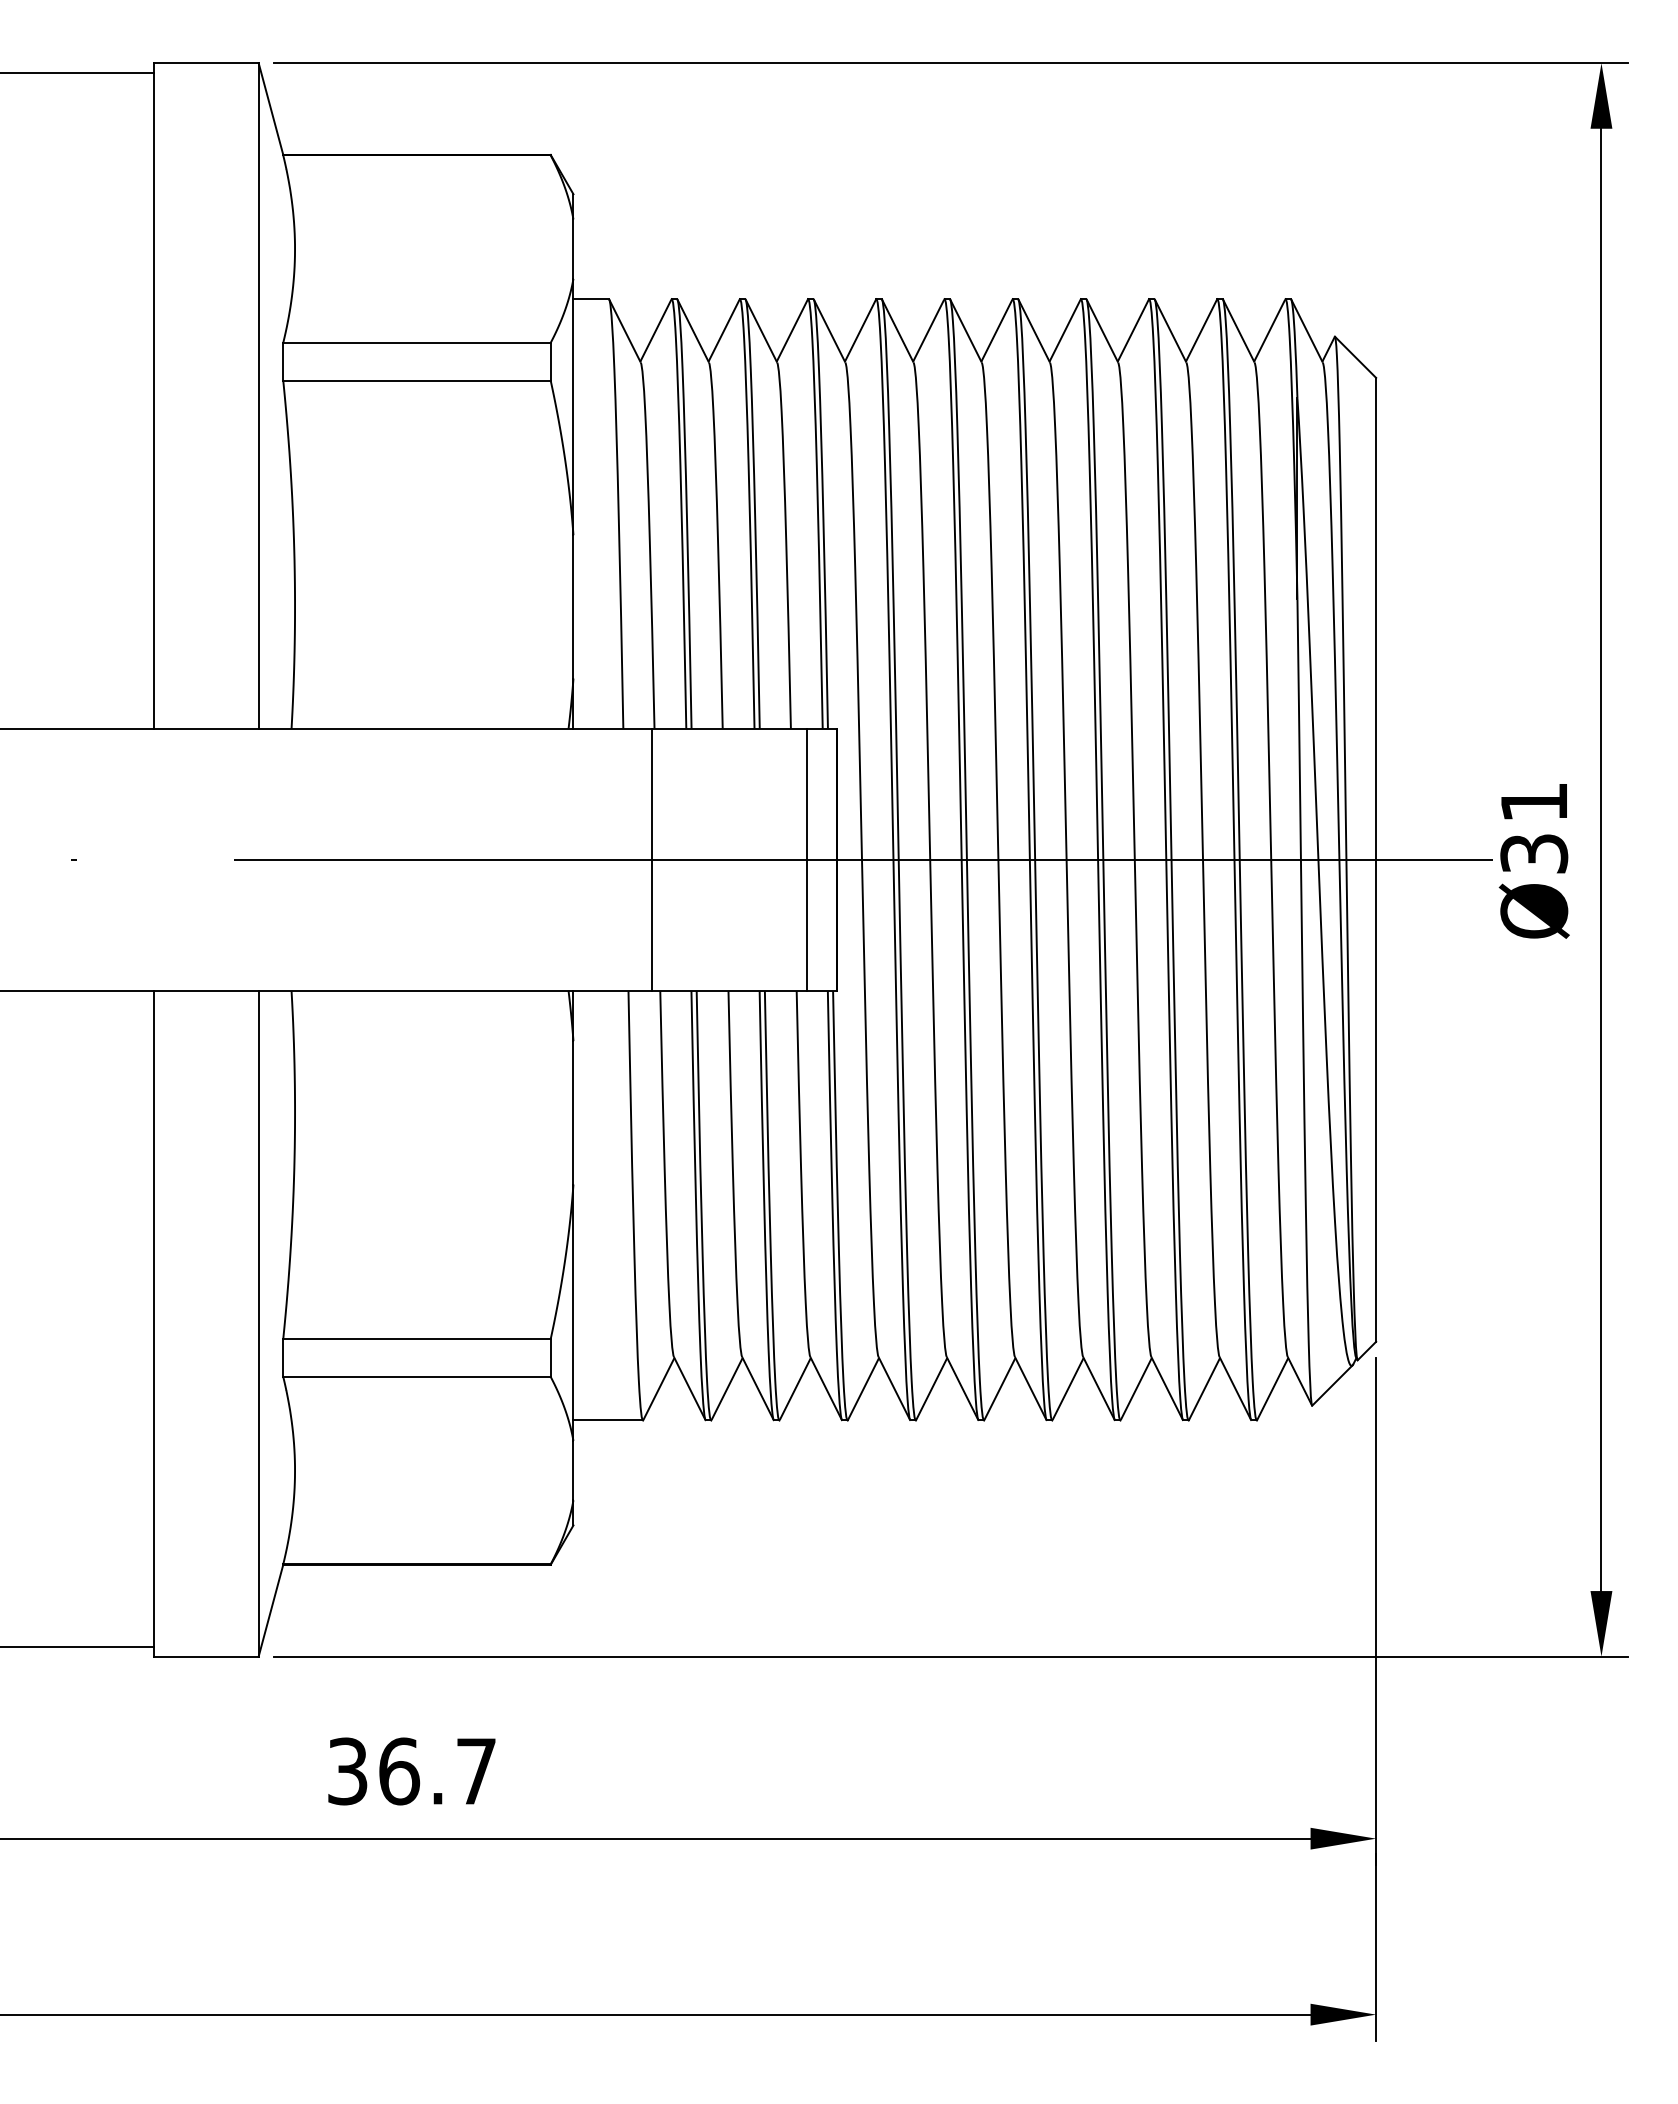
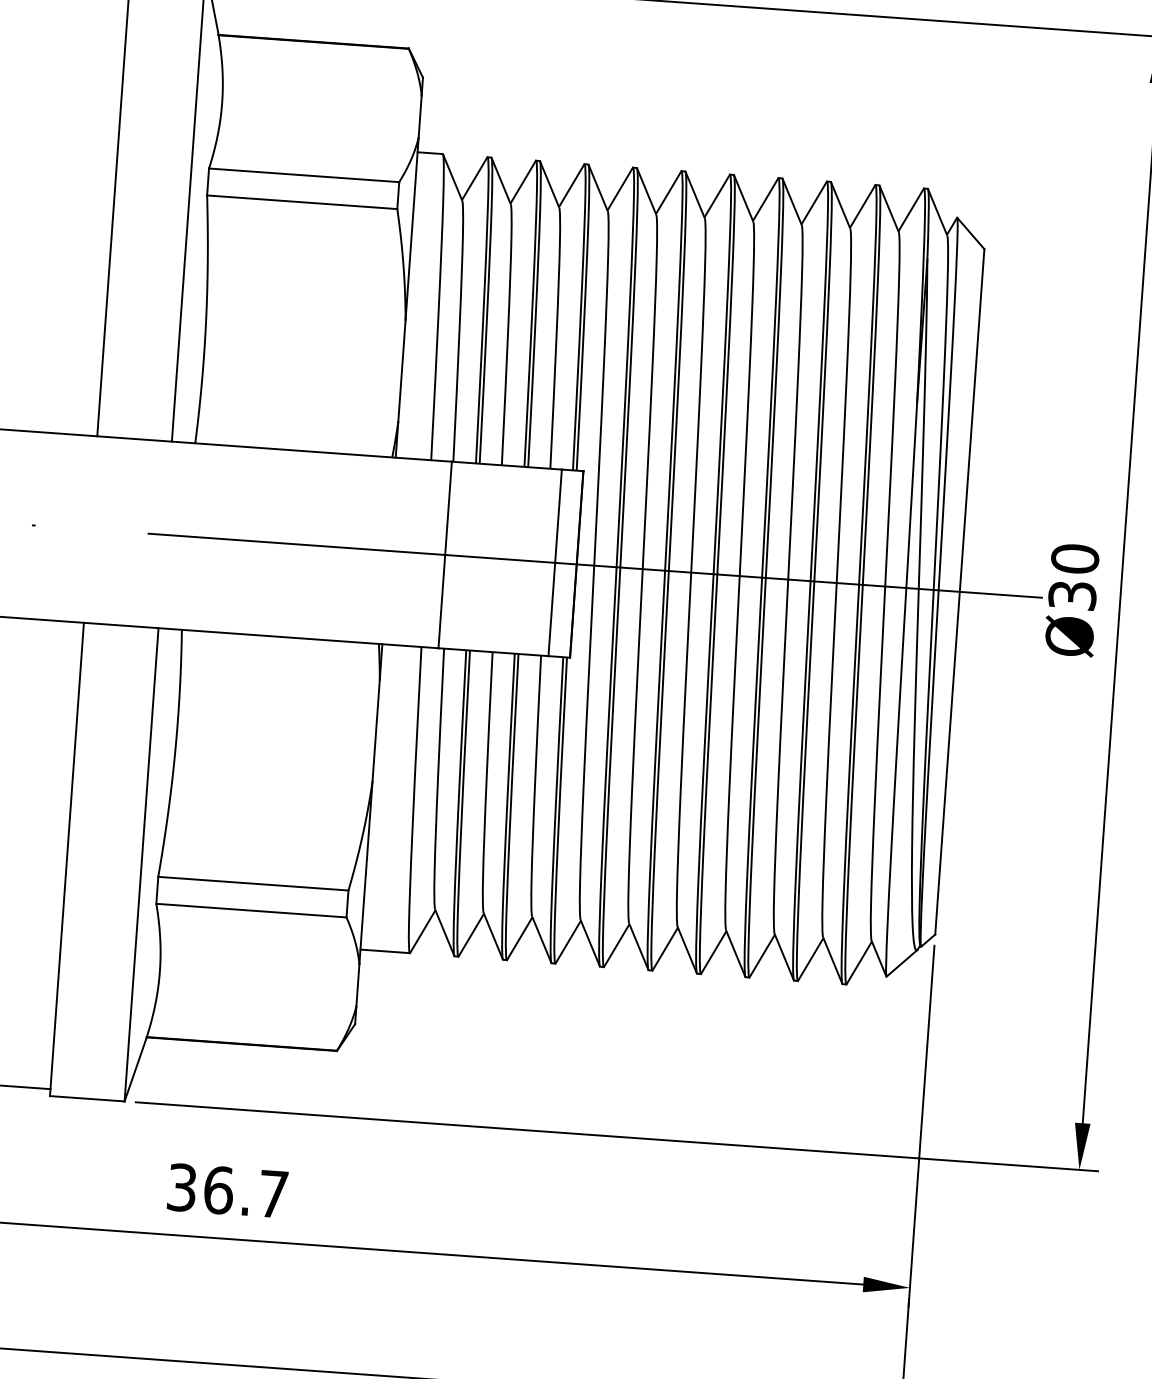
text: (1534, 802) -> (1075, 559), Ø31 -> Ø30

